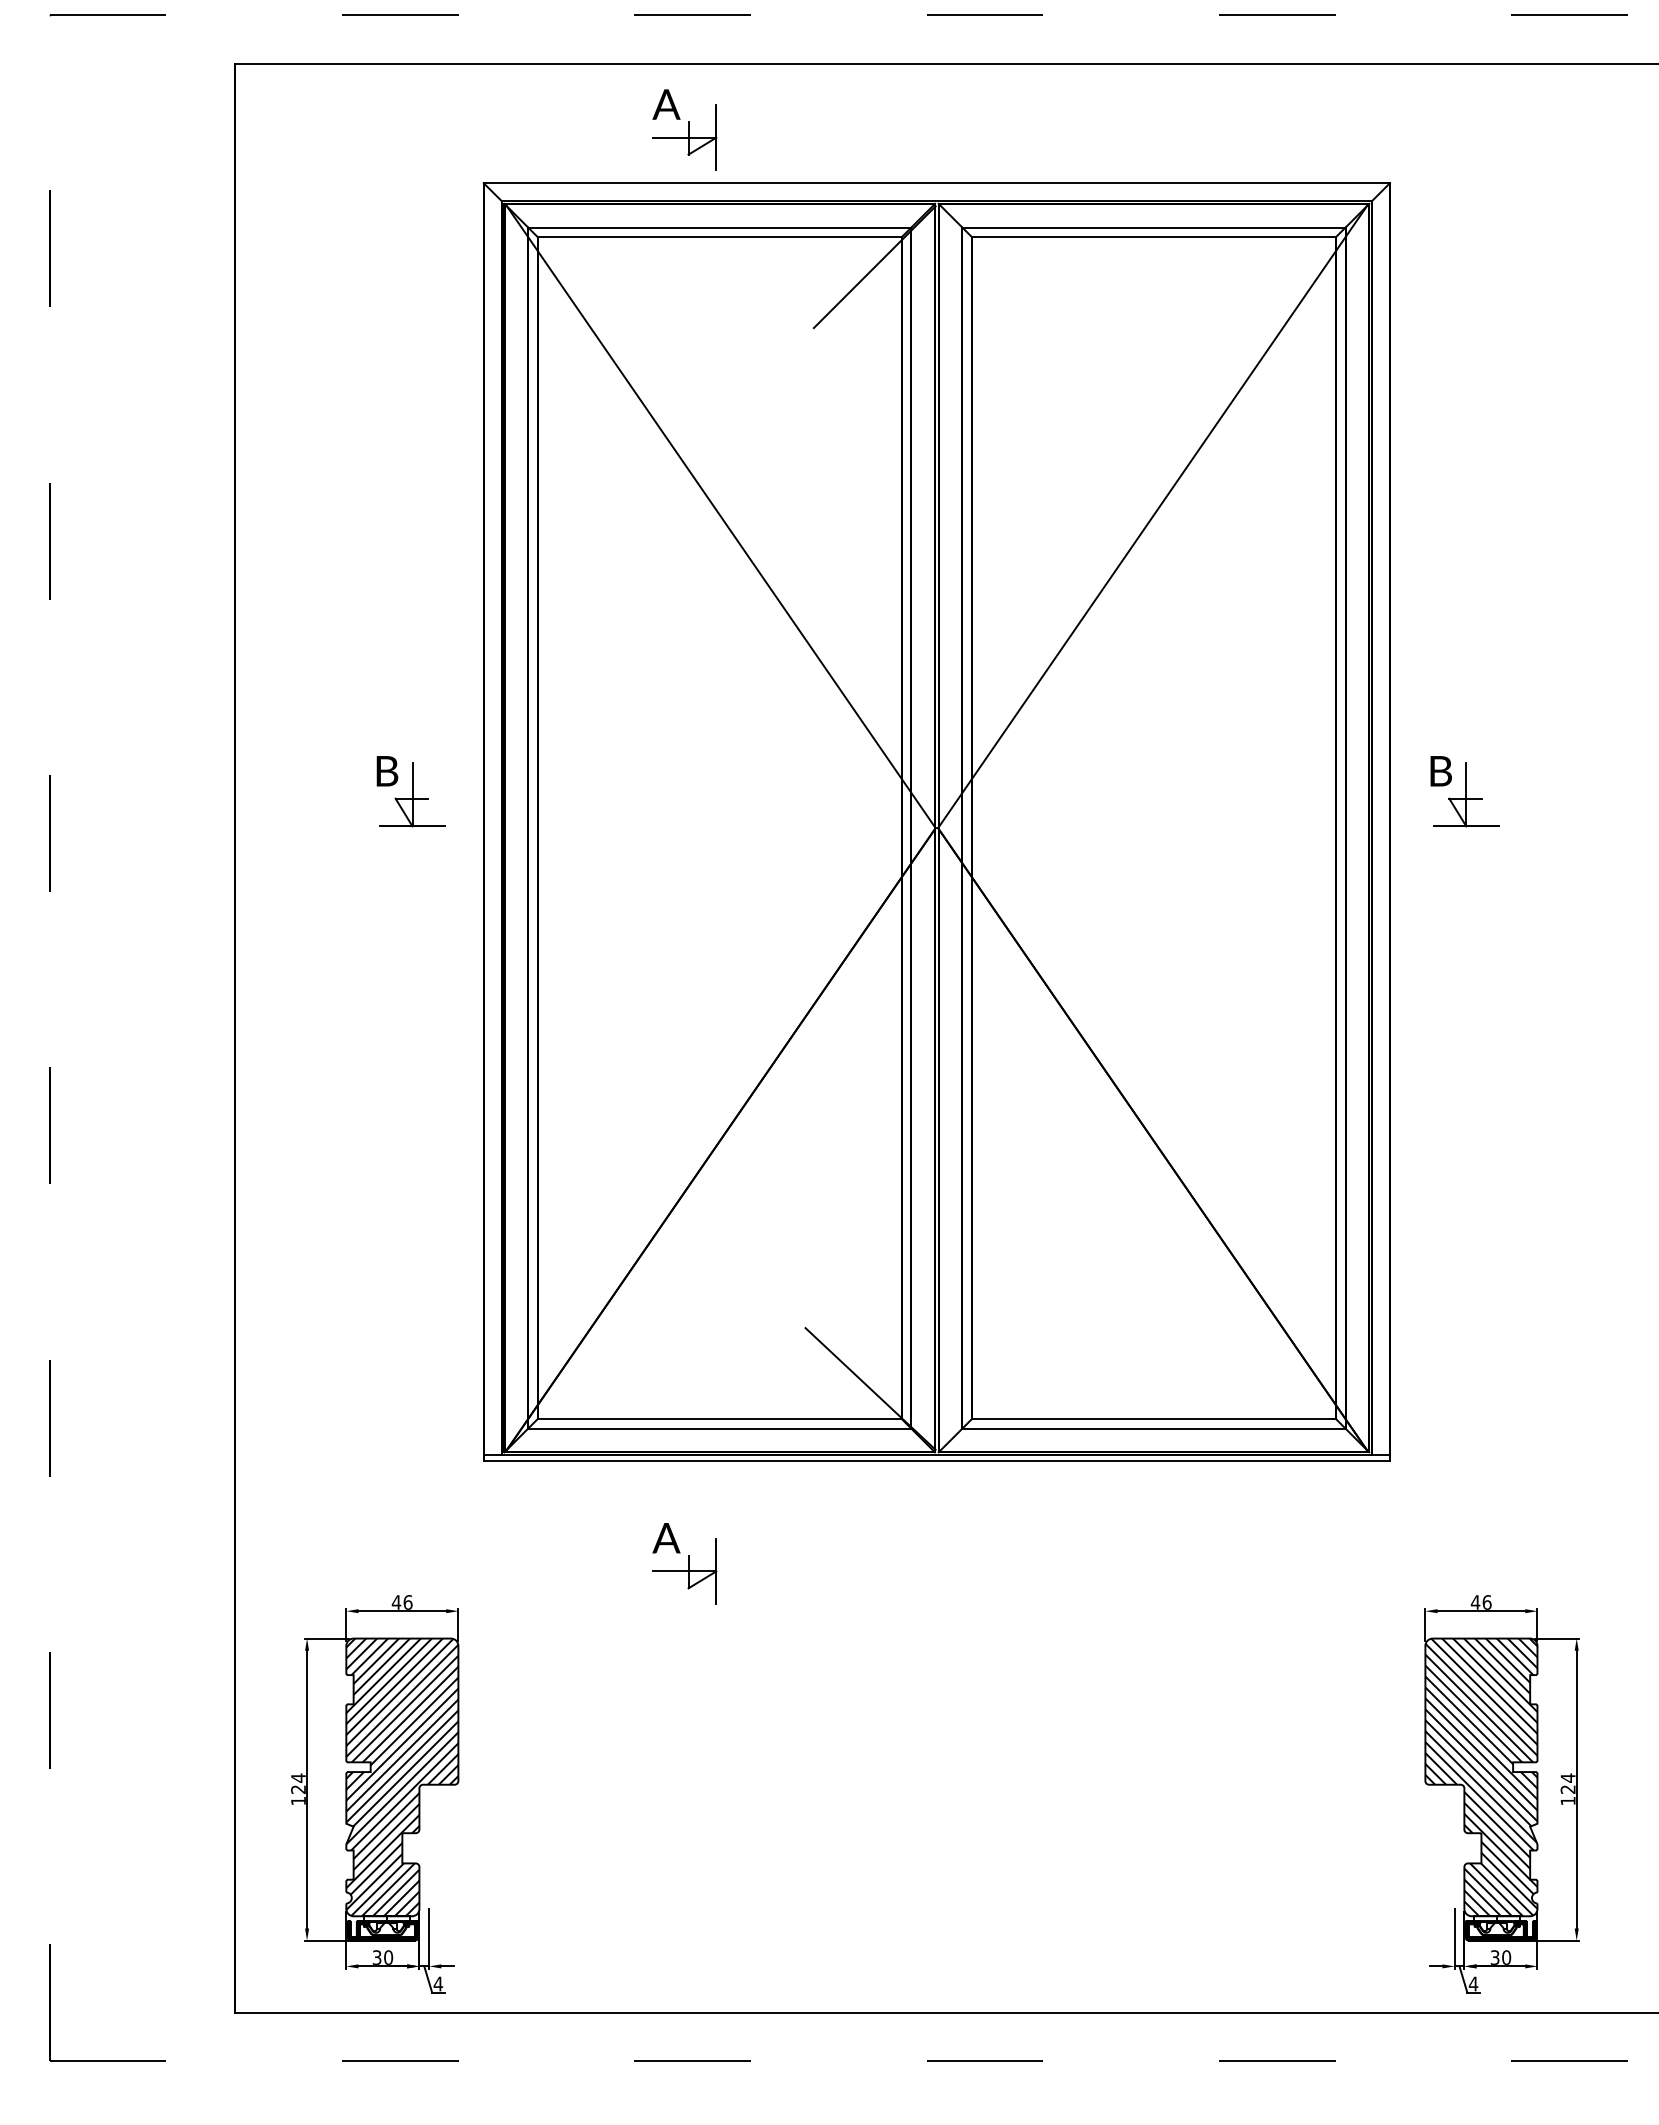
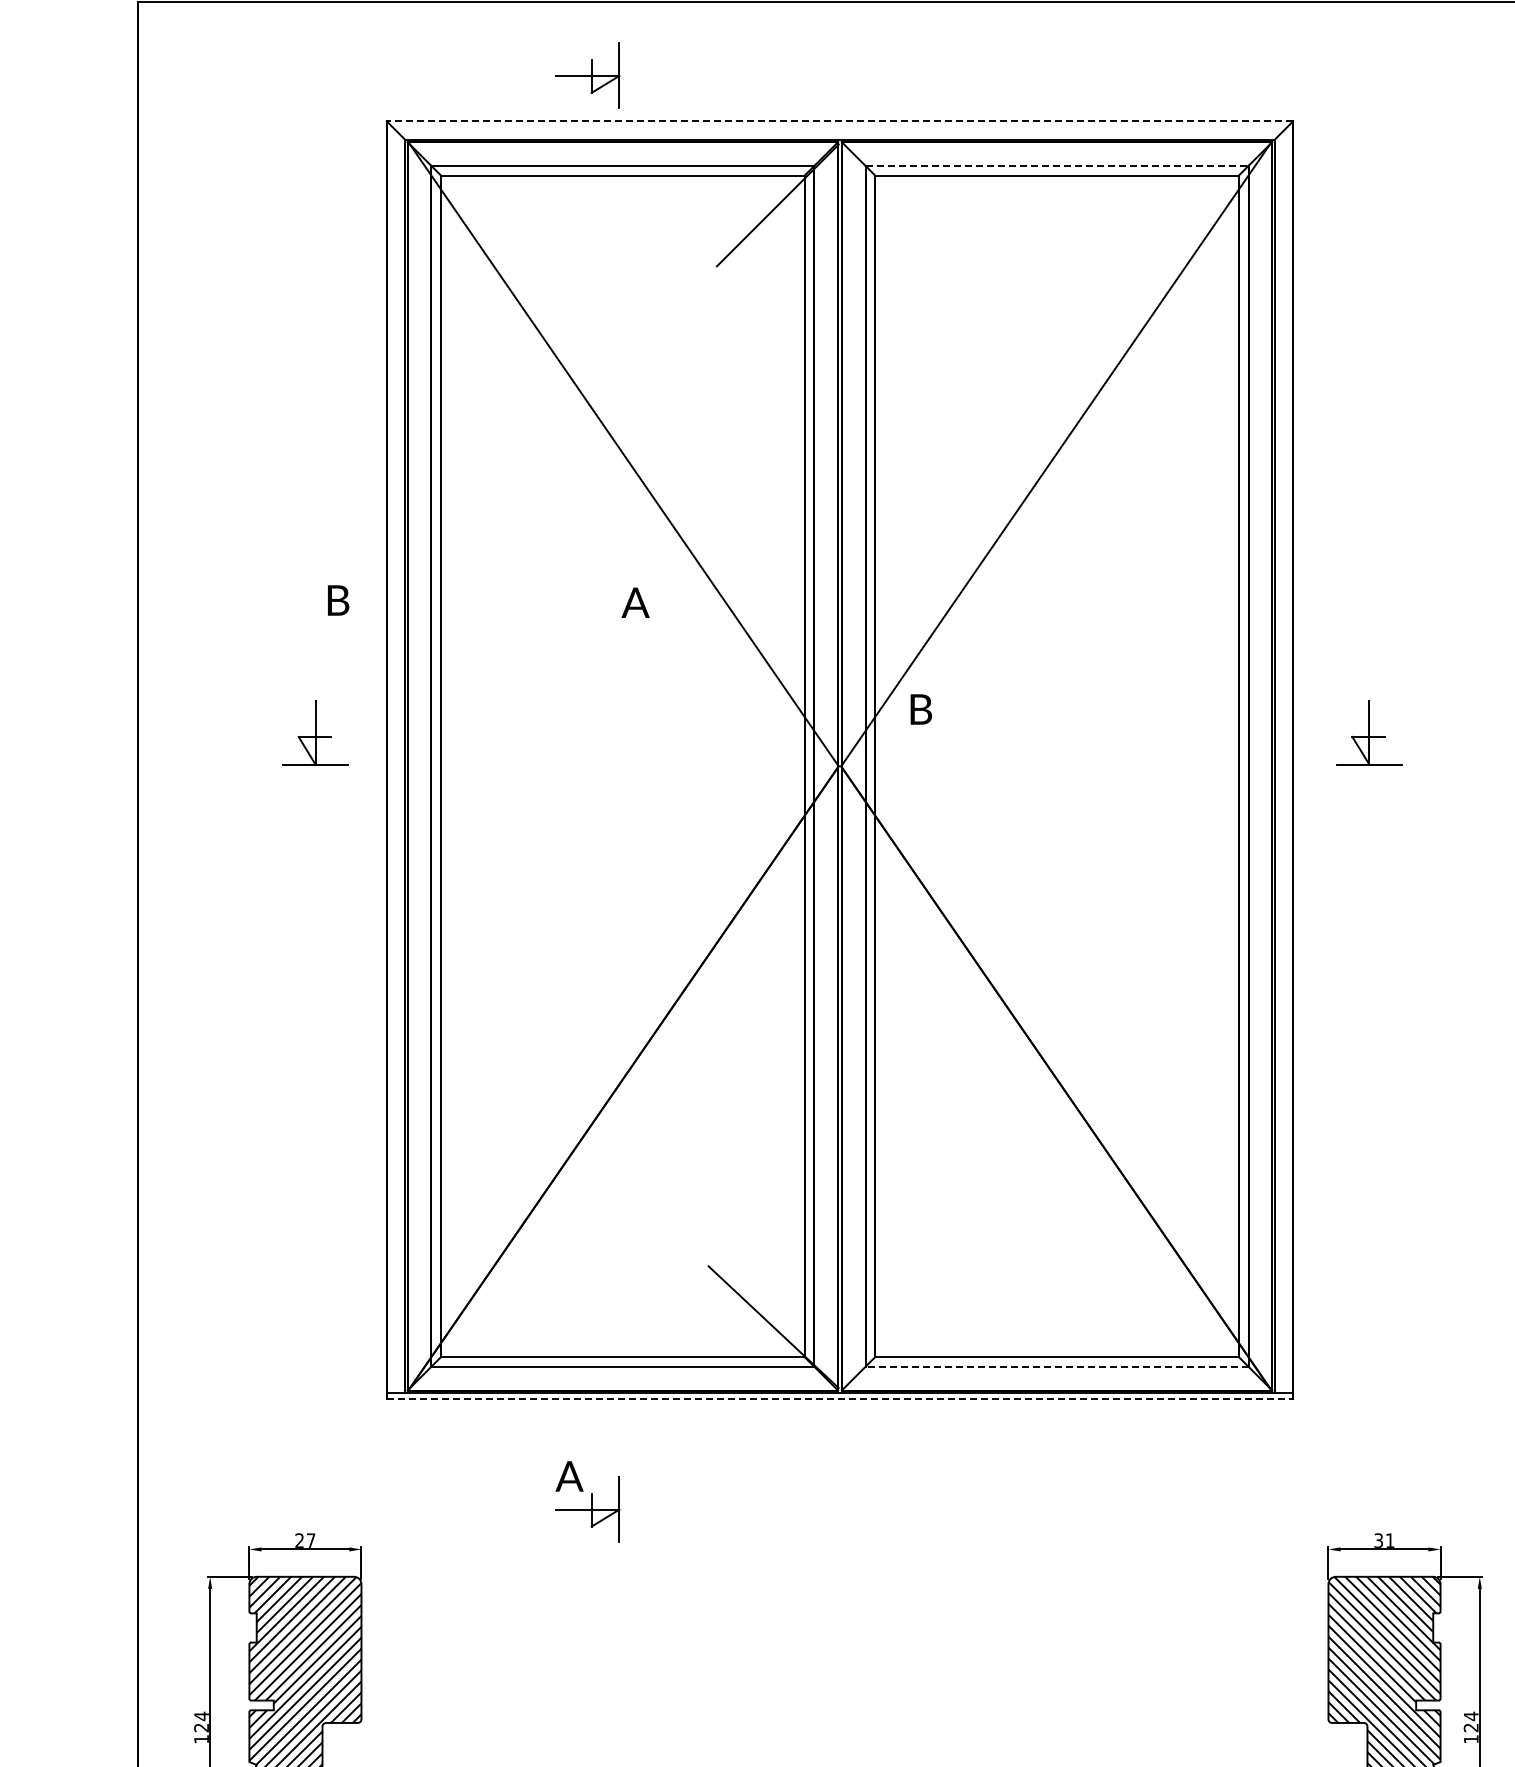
text: (666, 104) -> (635, 602), moved
line: (936, 183) -> (839, 121), solid -> dashed
line: (1153, 227) -> (1056, 165), solid -> dashed
text: (387, 771) -> (338, 600), moved
text: (1440, 771) -> (920, 709), moved
line: (1153, 1428) -> (1056, 1366), solid -> dashed
line: (937, 1460) -> (840, 1398), solid -> dashed
text: (401, 1602) -> (304, 1540), 46 -> 27
text: (1480, 1602) -> (1383, 1540), 46 -> 31

